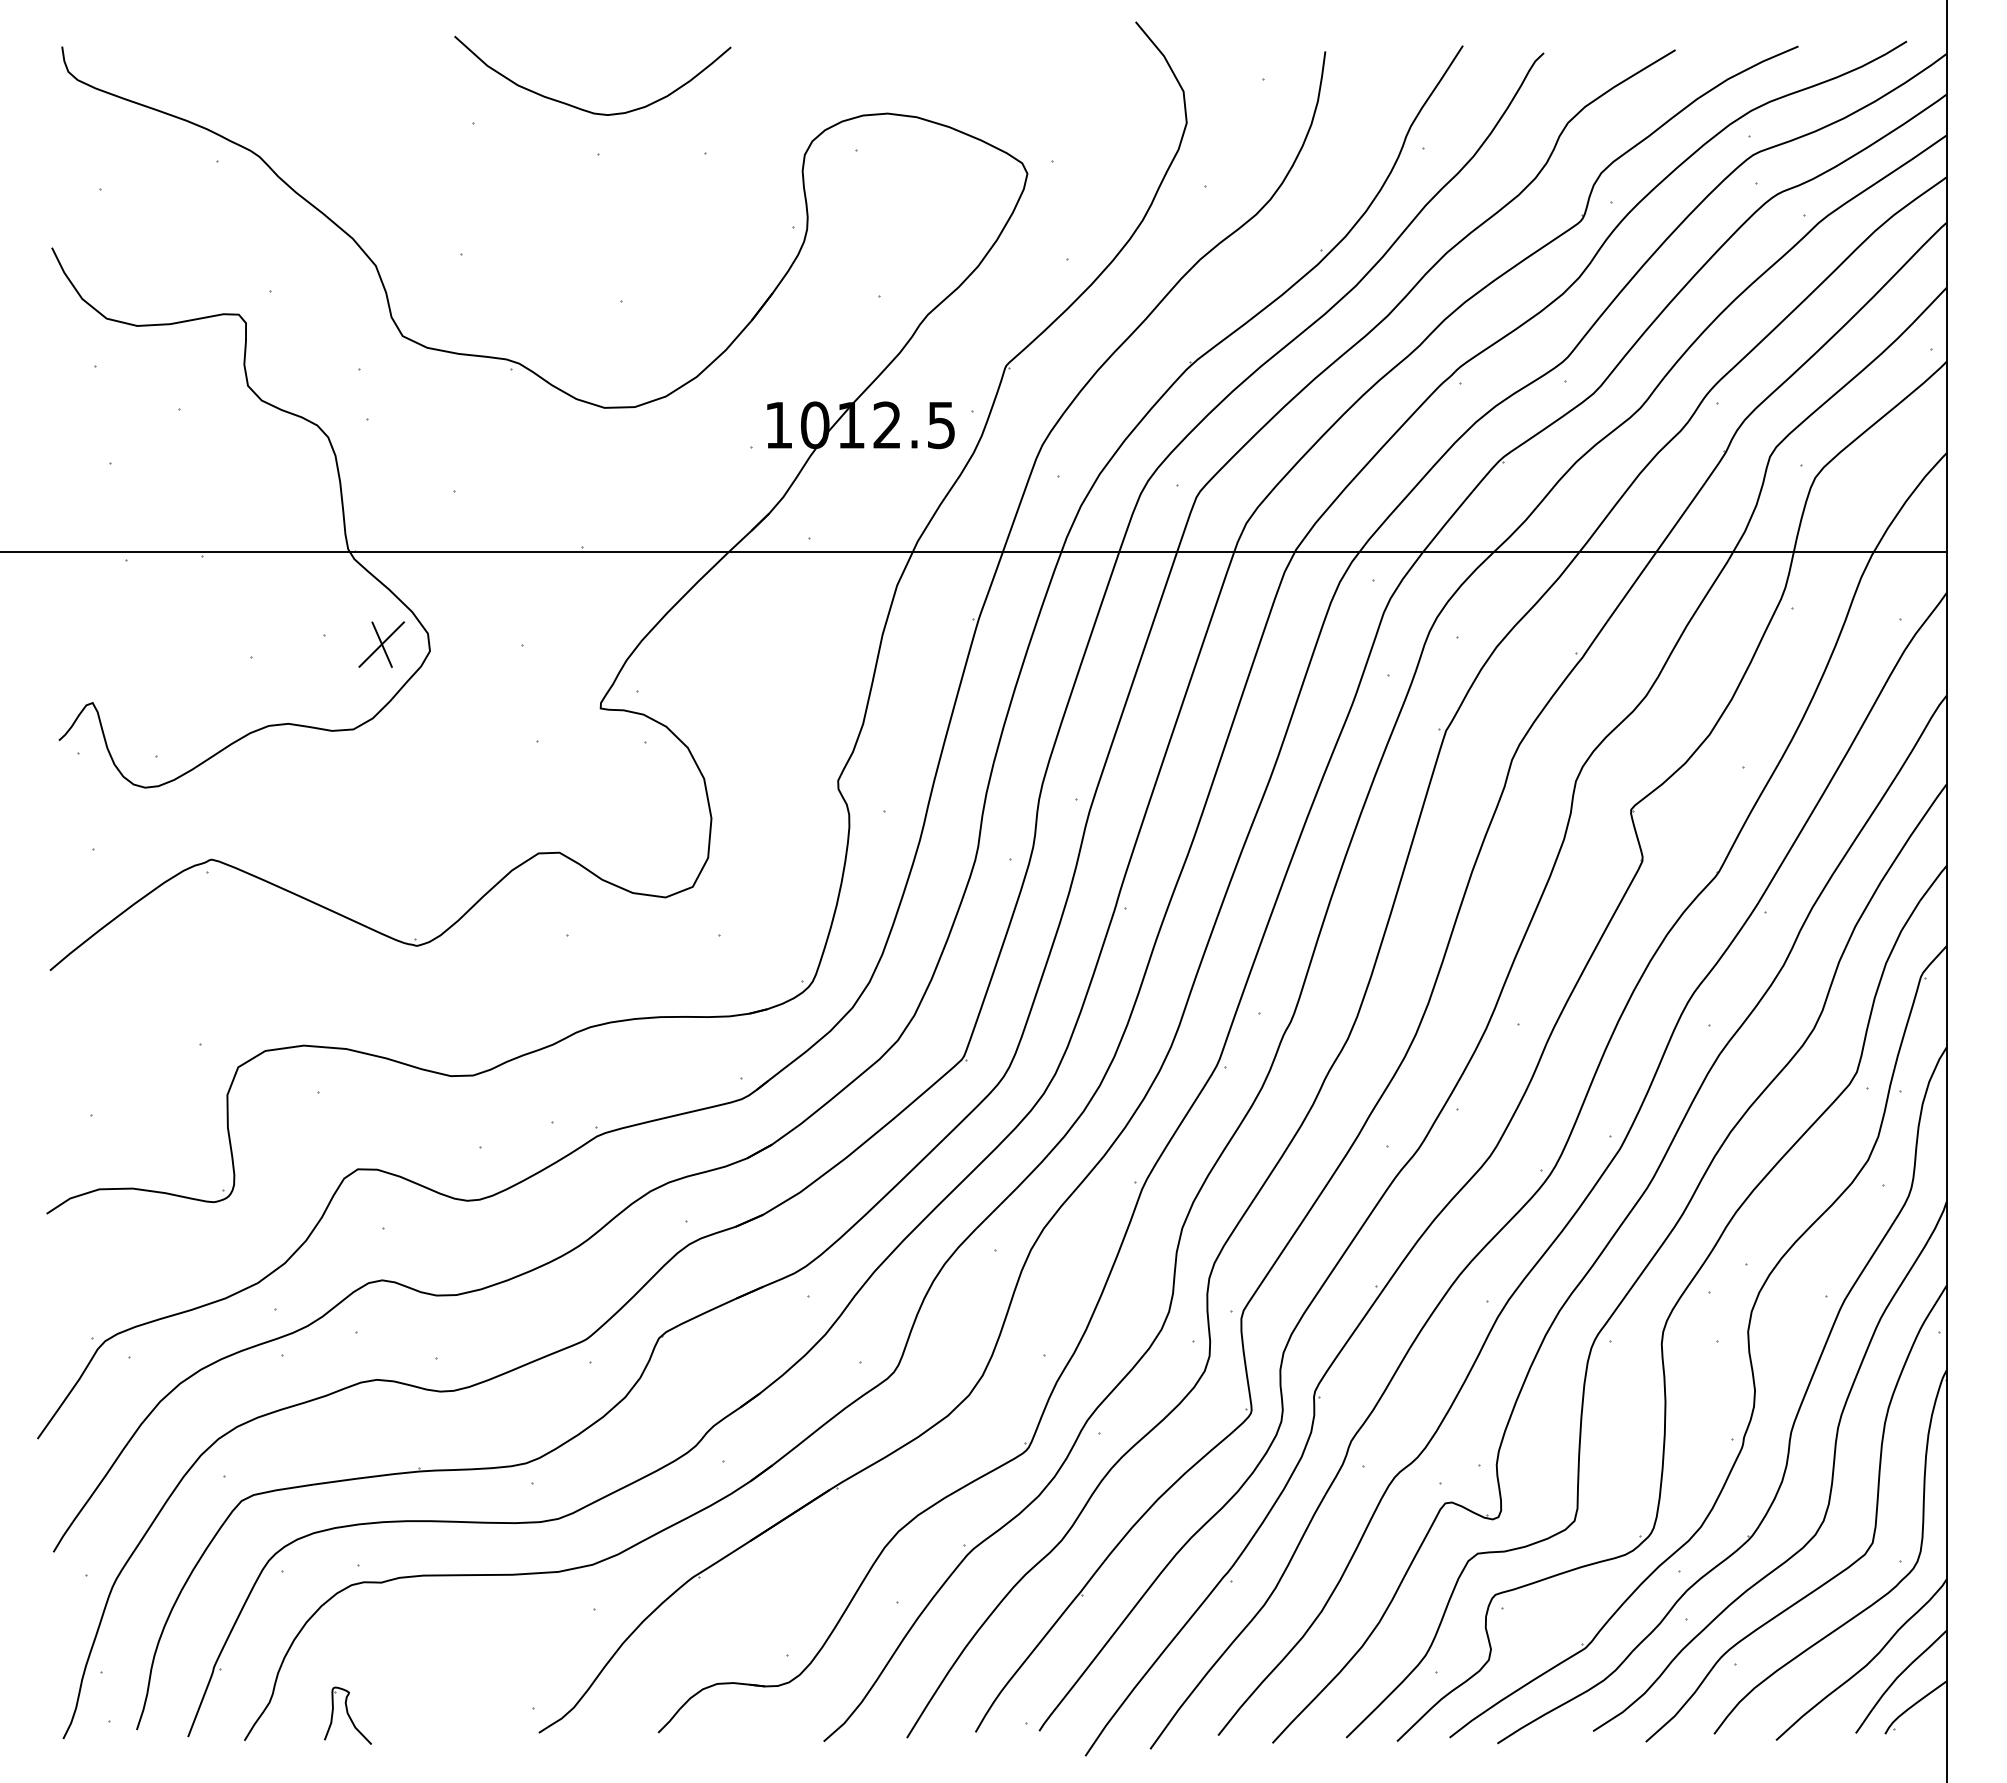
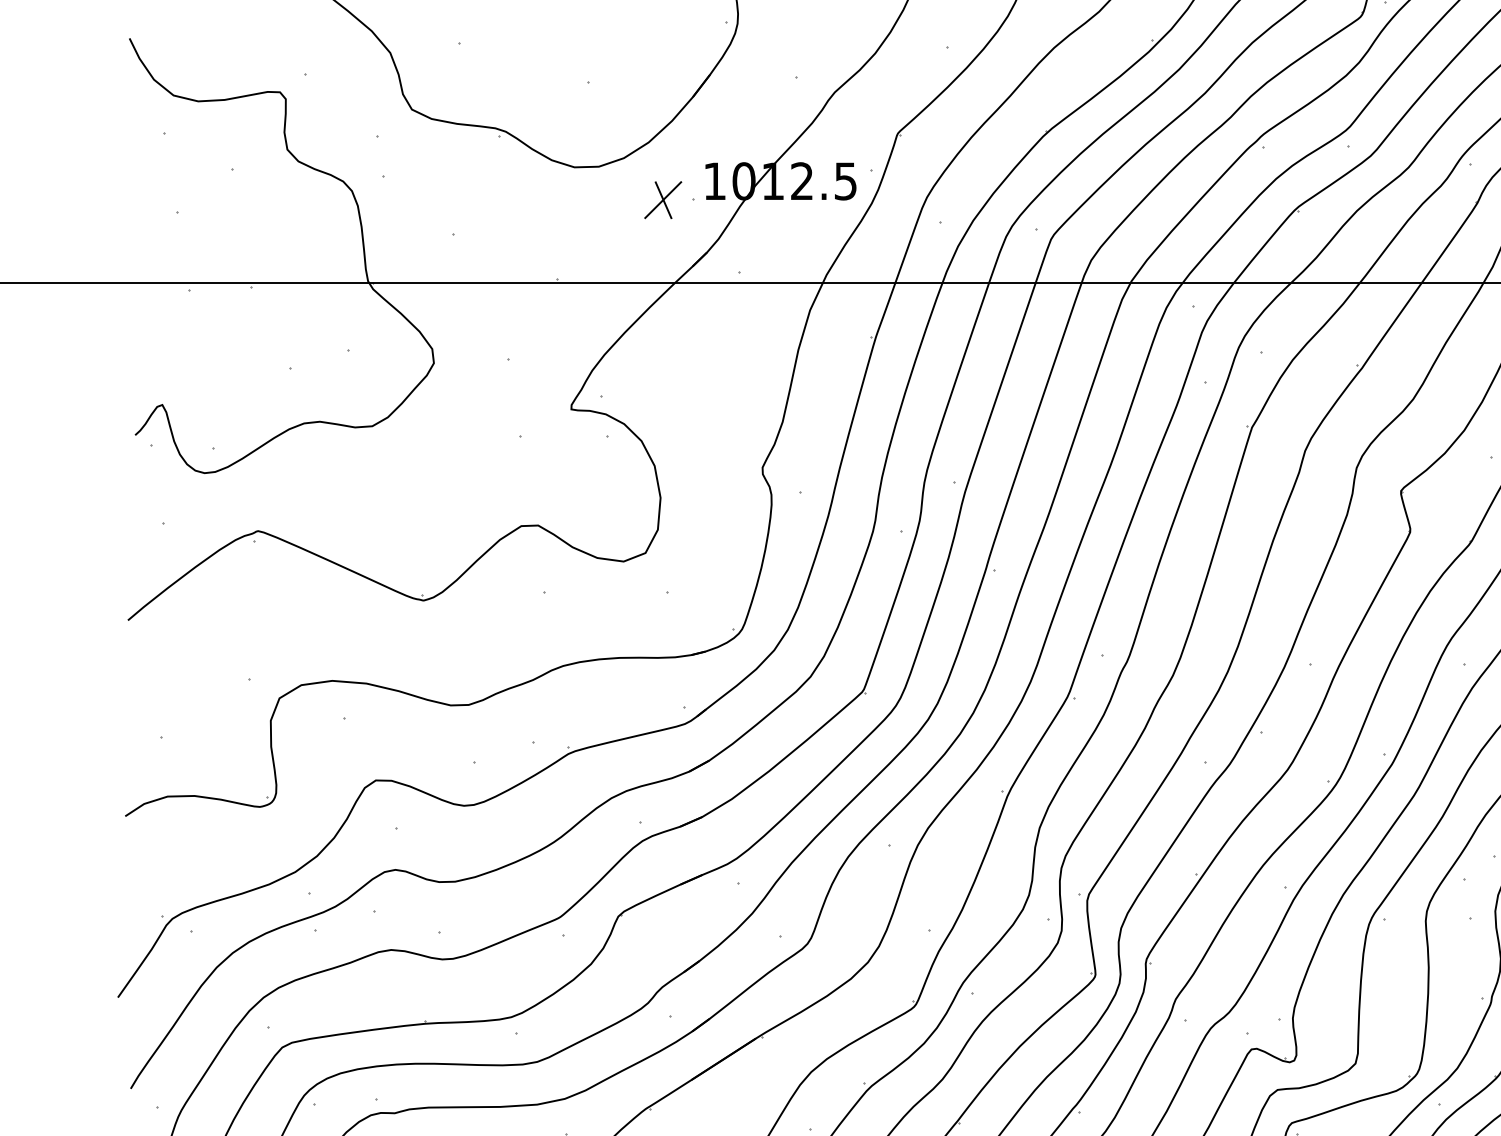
part: (381, 644) -> (663, 200), moved

